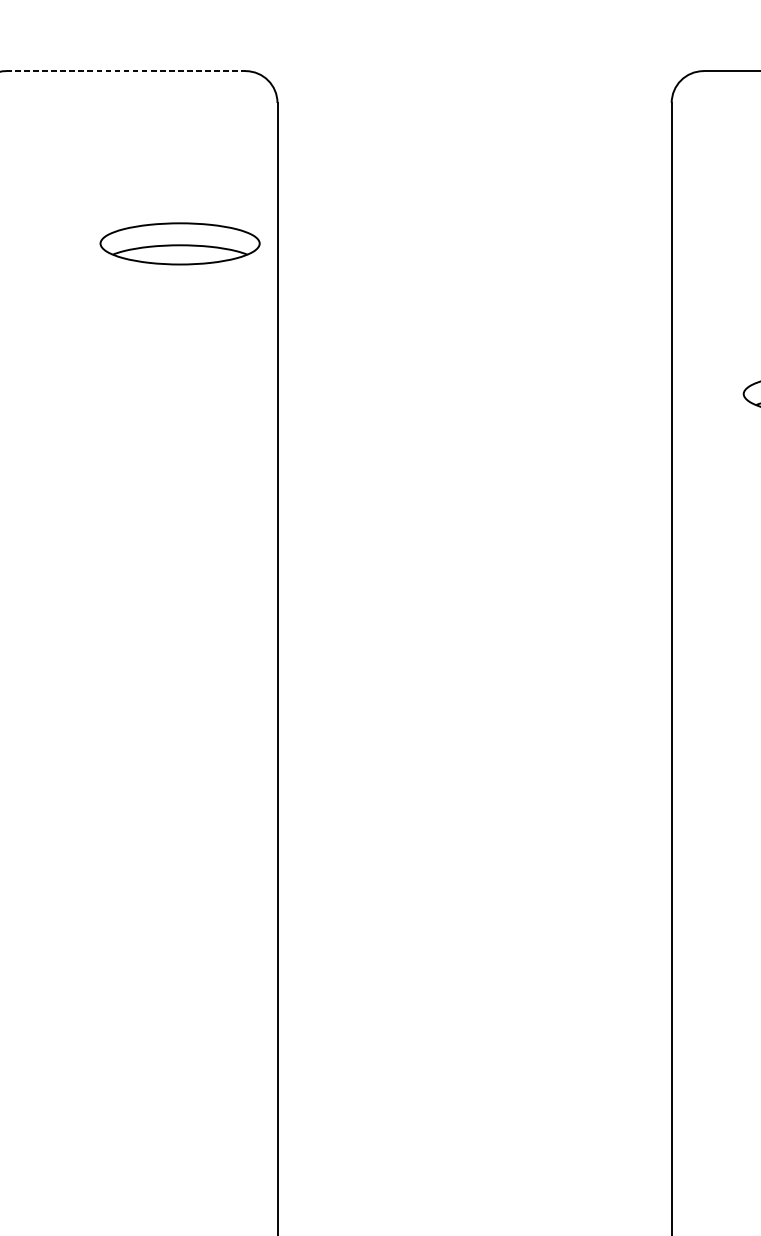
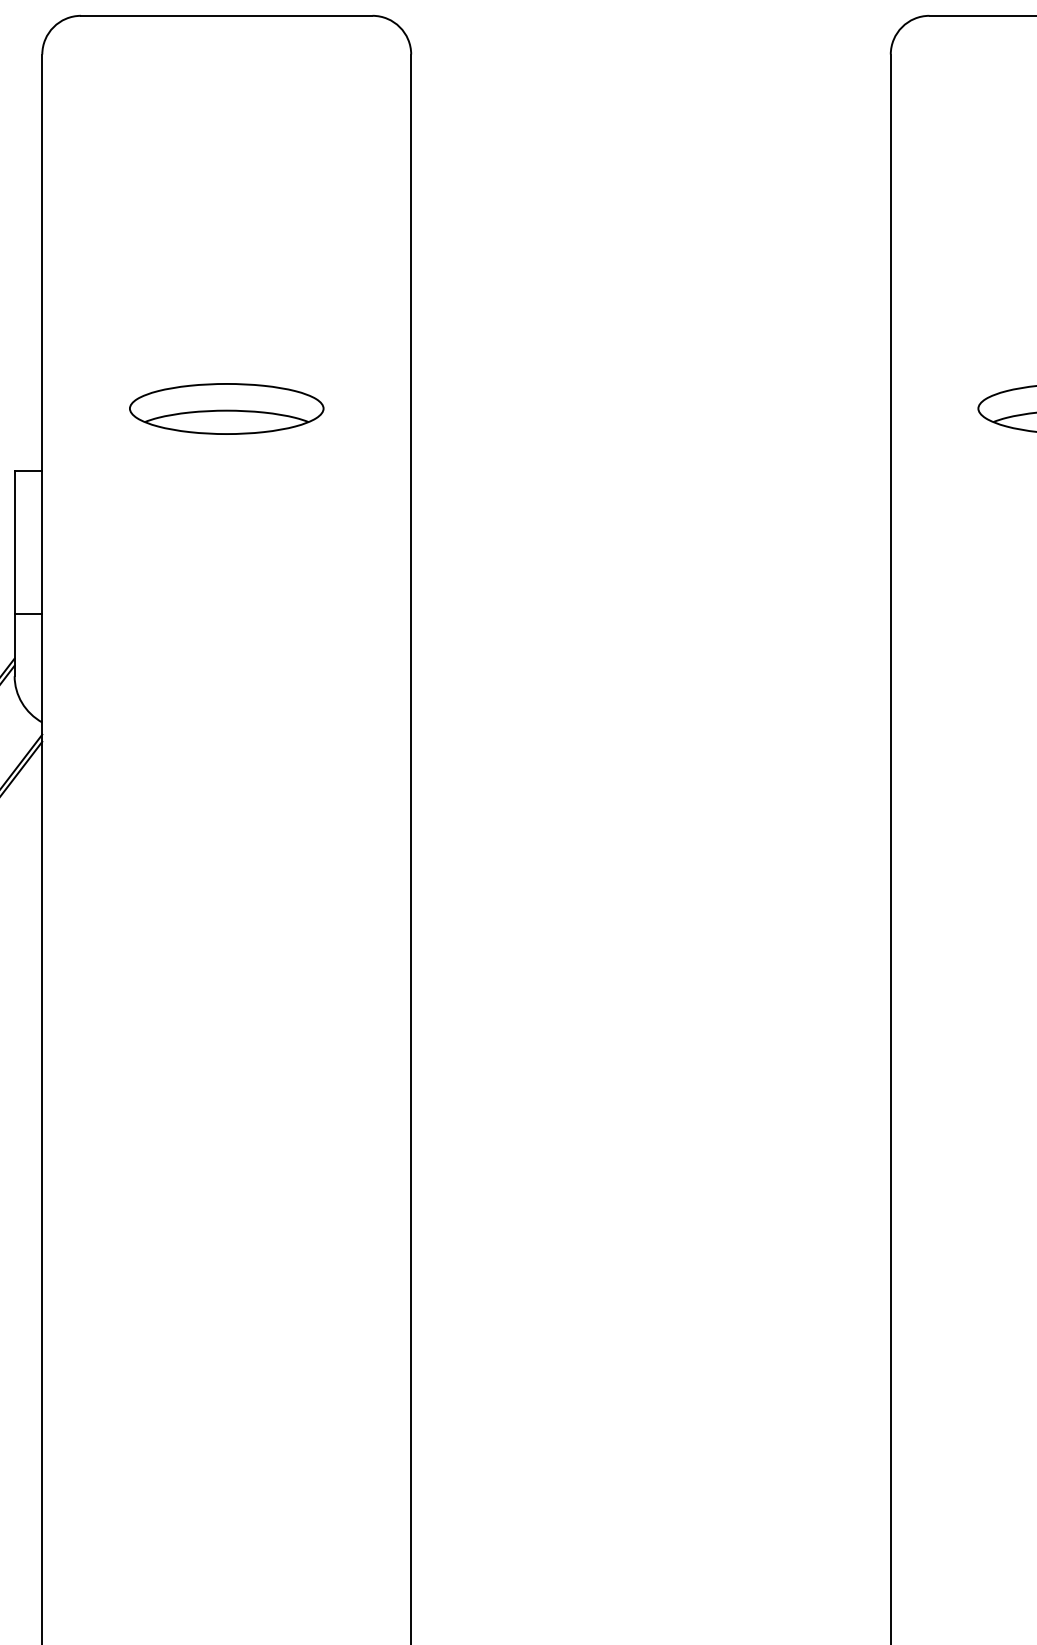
line: (125, 70) -> (226, 15), dashed -> solid
part: (179, 243) -> (226, 408), moved

